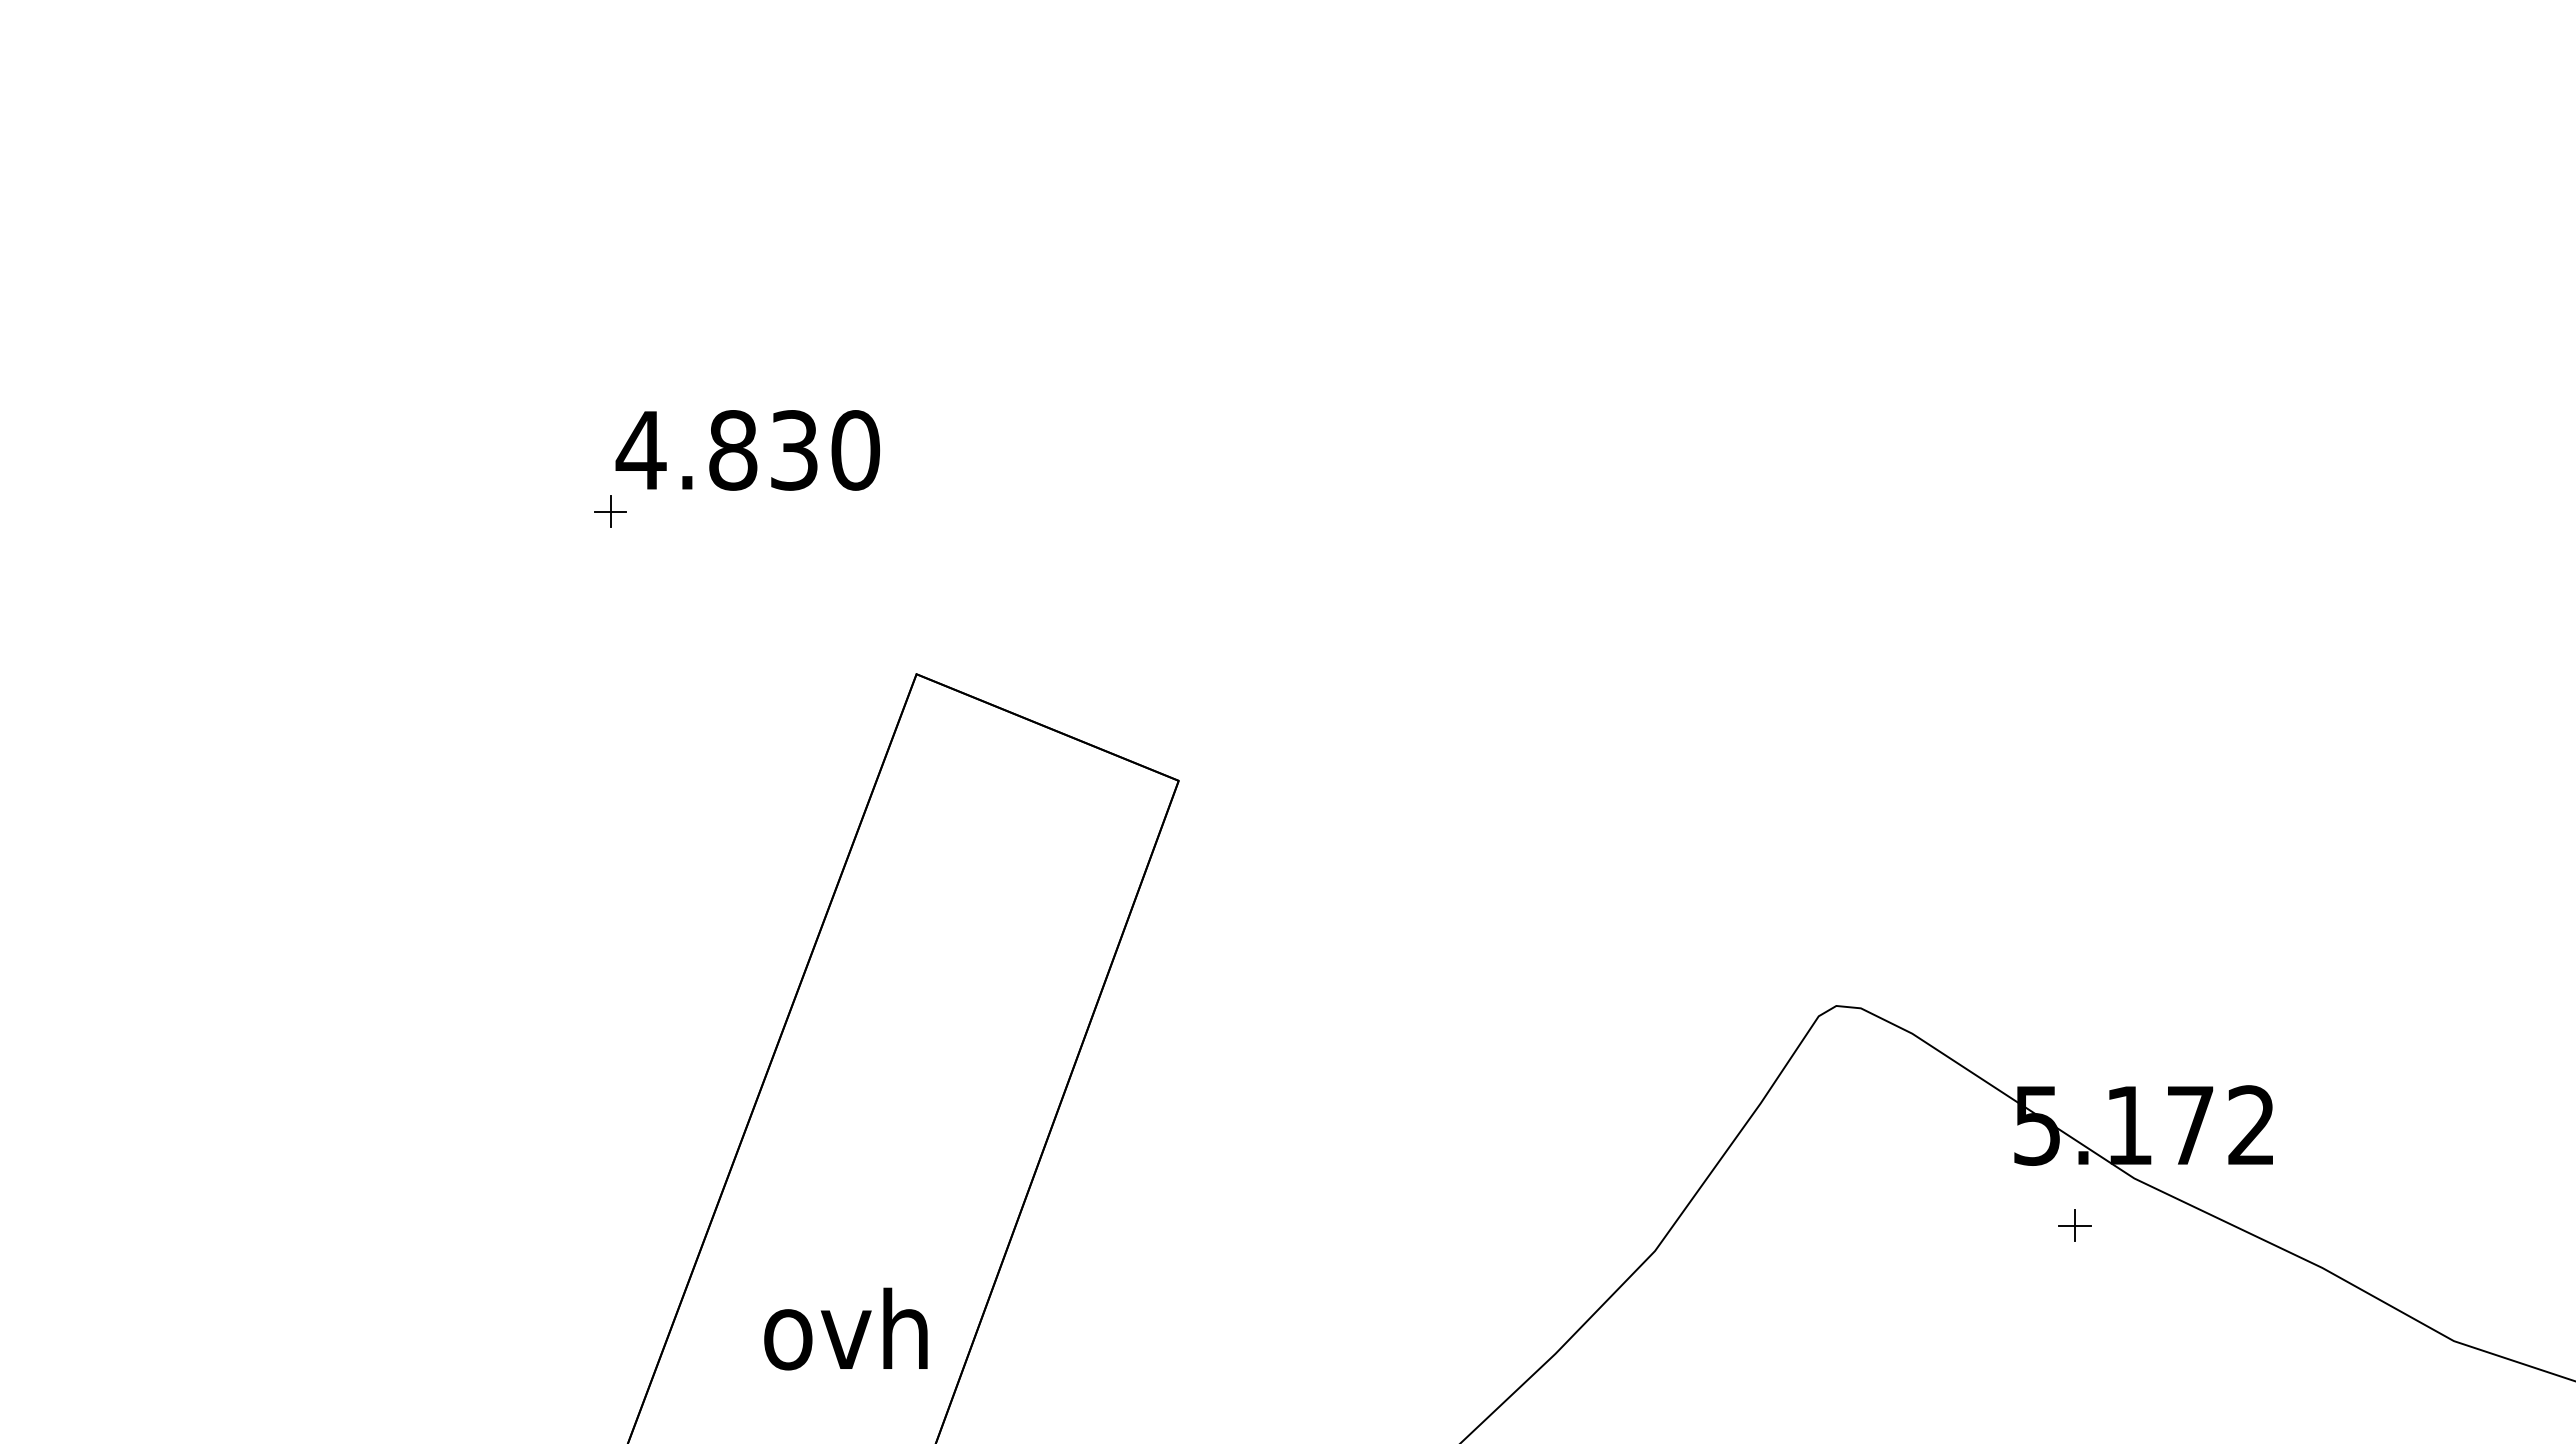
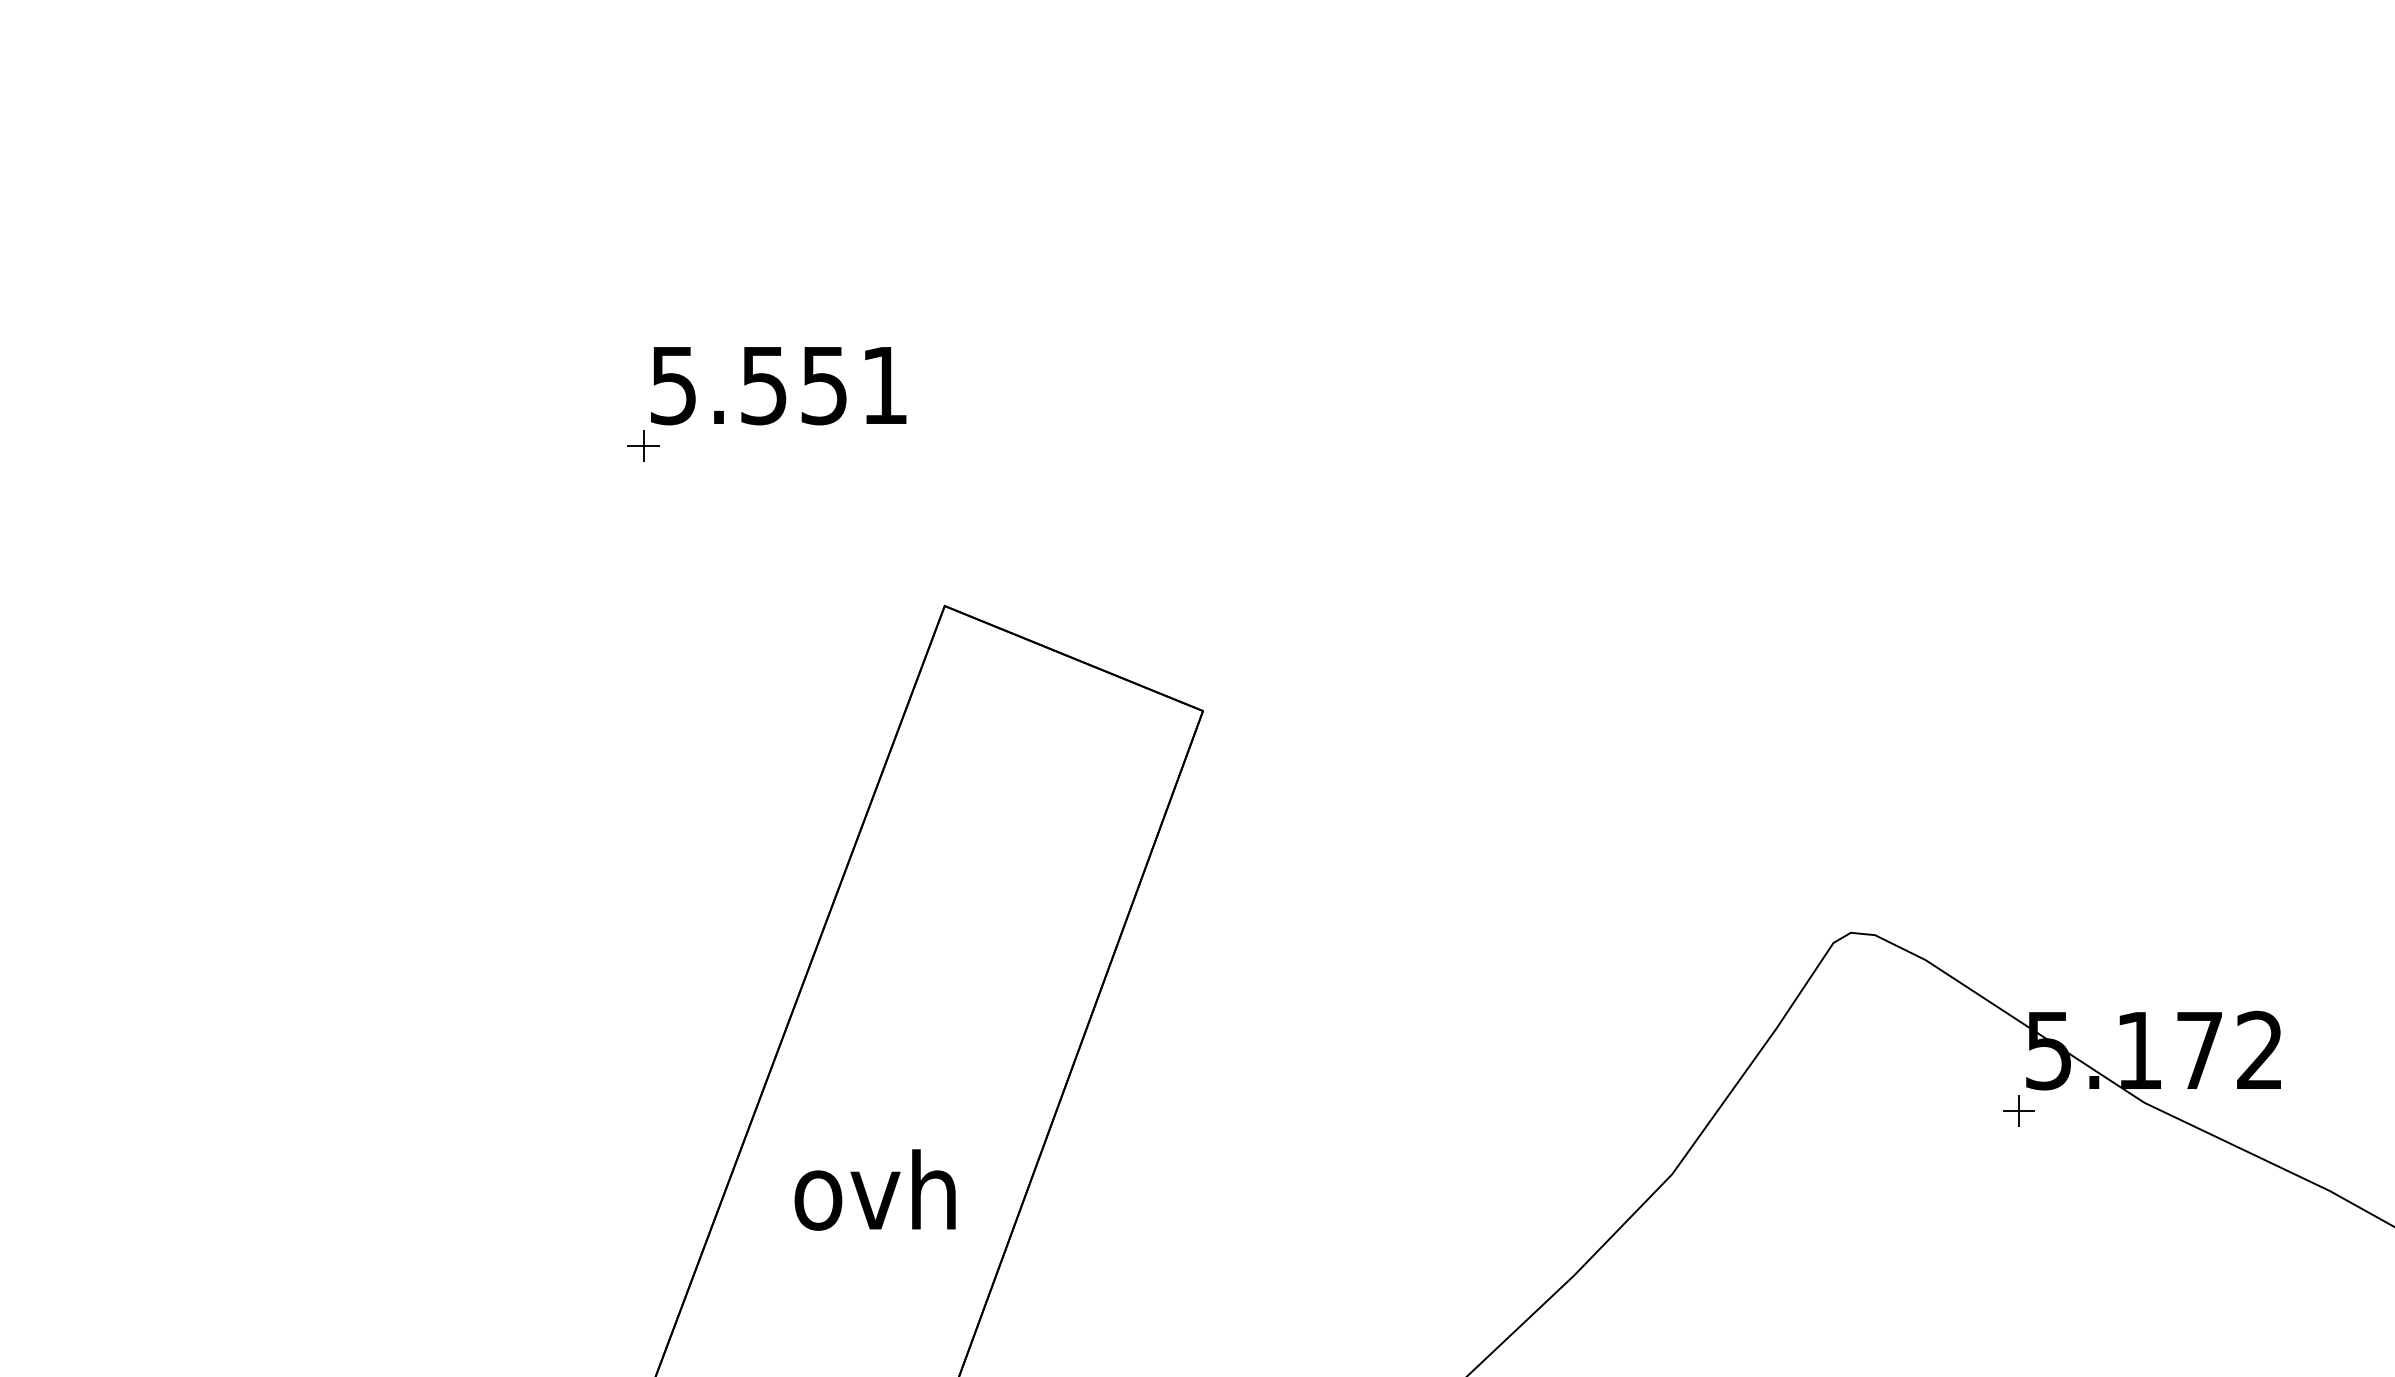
text: (747, 450) -> (778, 385), 4.830 -> 5.551
part: (2074, 1225) -> (2018, 1110), moved
text: (845, 1328) -> (874, 1189), moved

